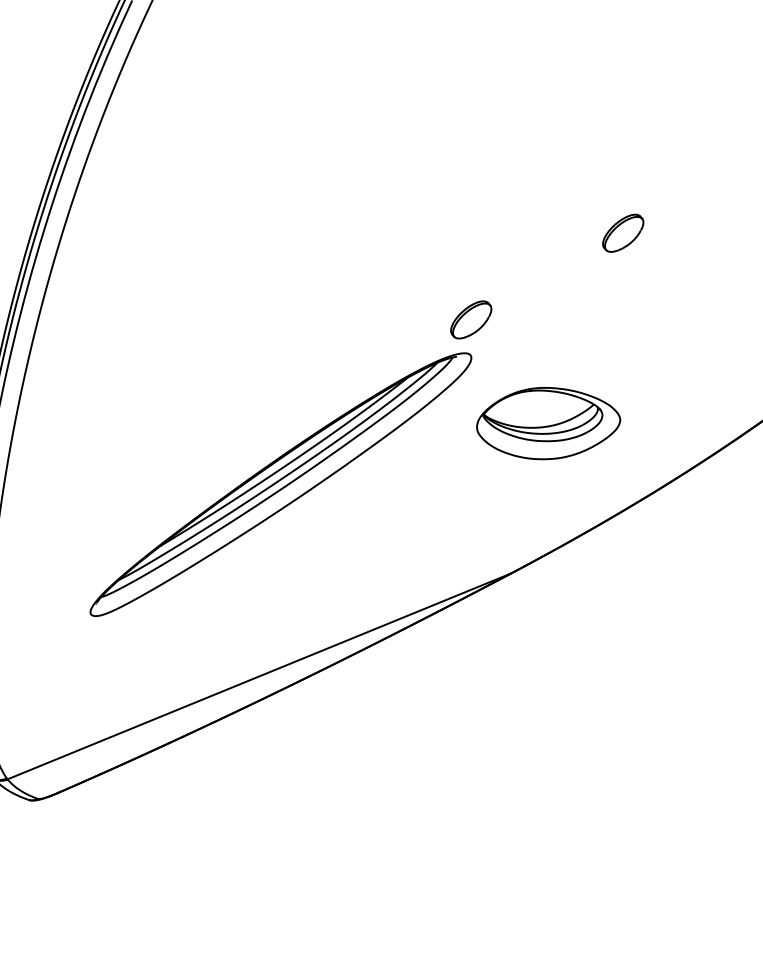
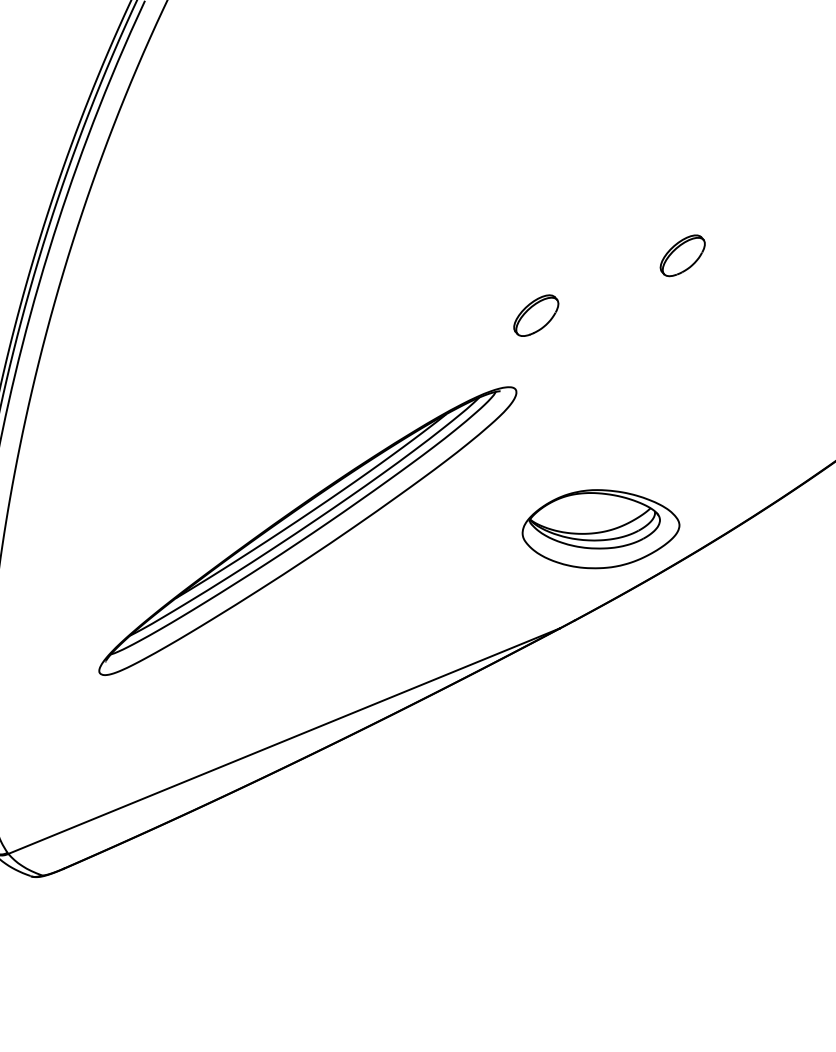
part: (471, 319) -> (536, 315), moved
part: (548, 423) -> (600, 529), moved

